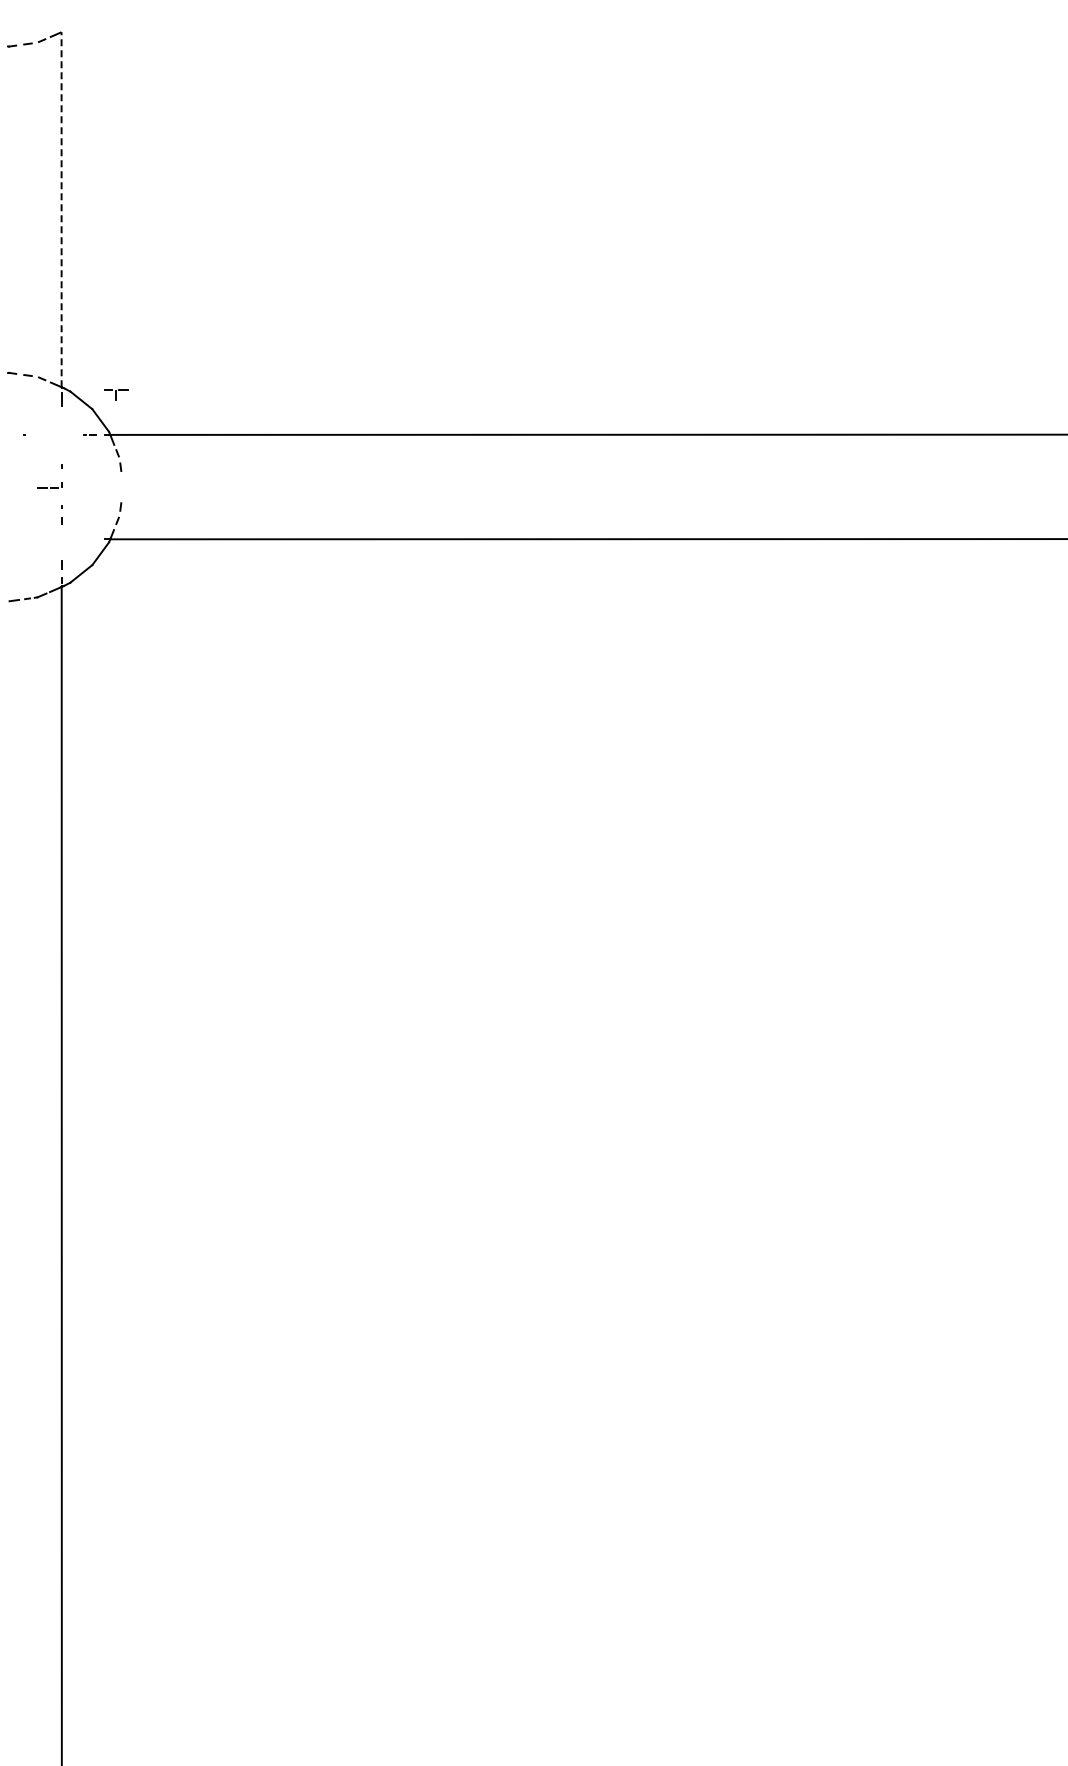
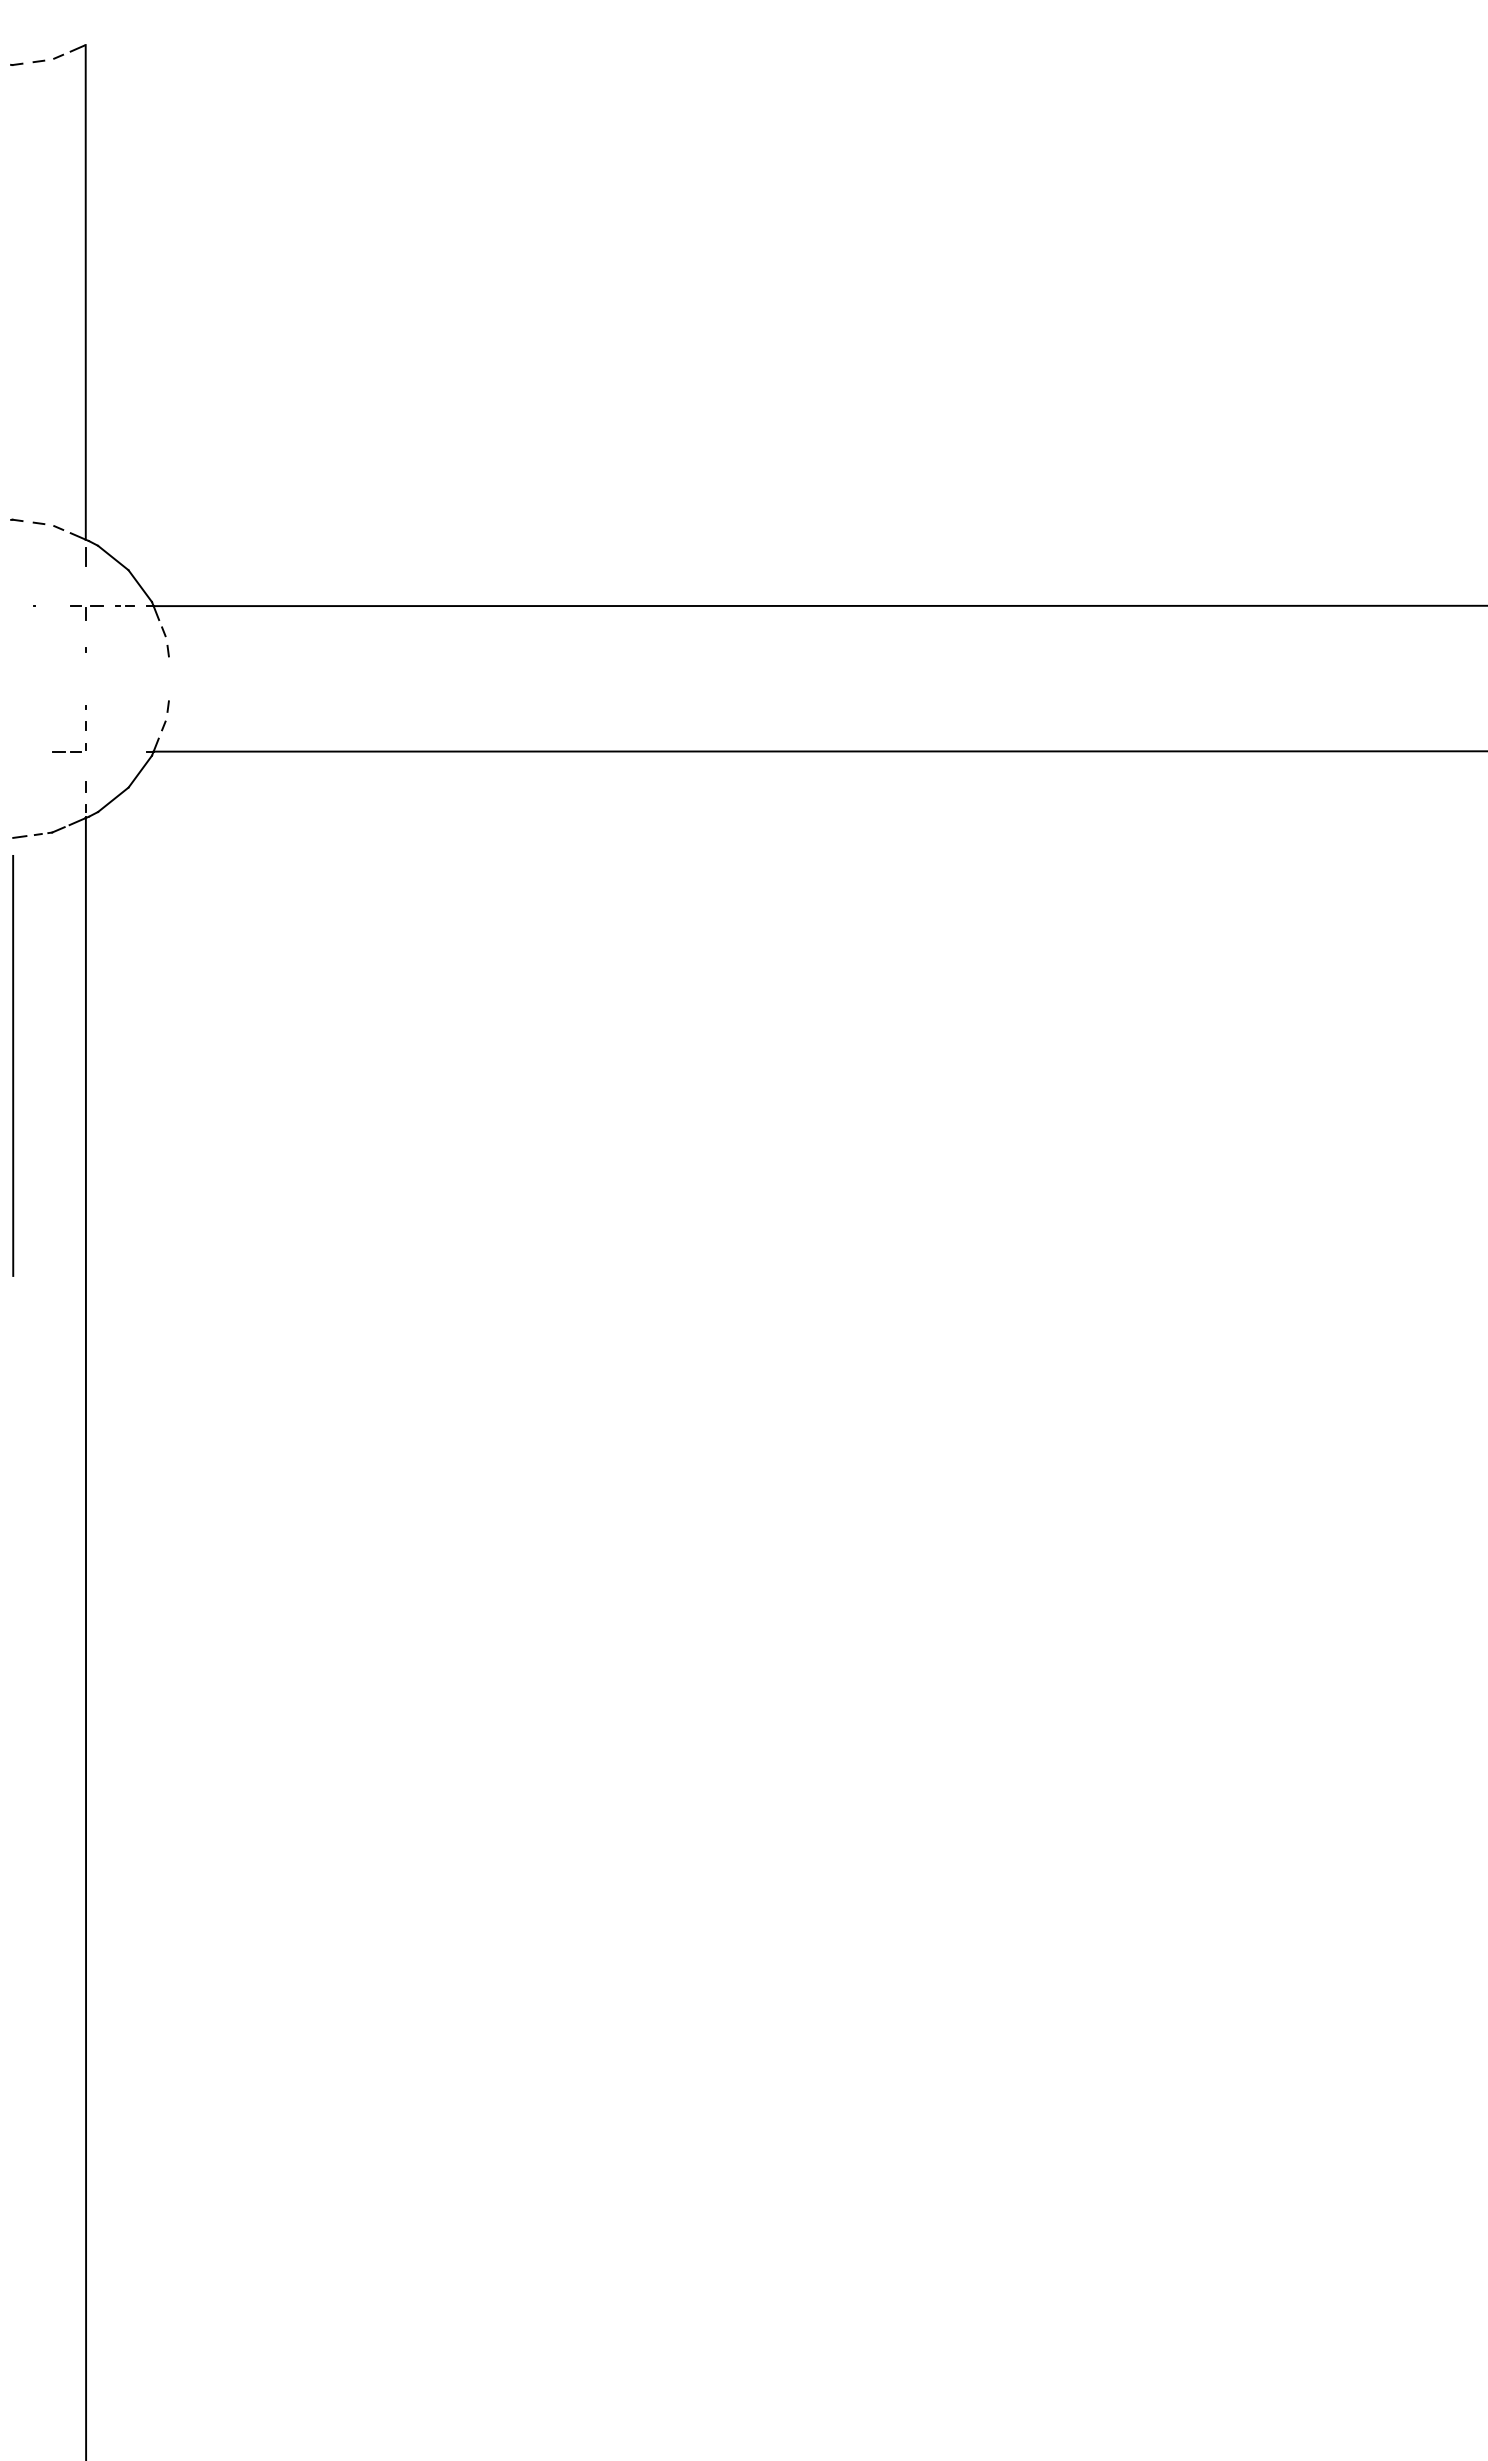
line: (61, 209) -> (85, 292), dashed -> solid
part: (116, 394) -> (87, 612), moved
part: (49, 485) -> (68, 747), moved
line: (9, 764) -> (13, 1065), added

